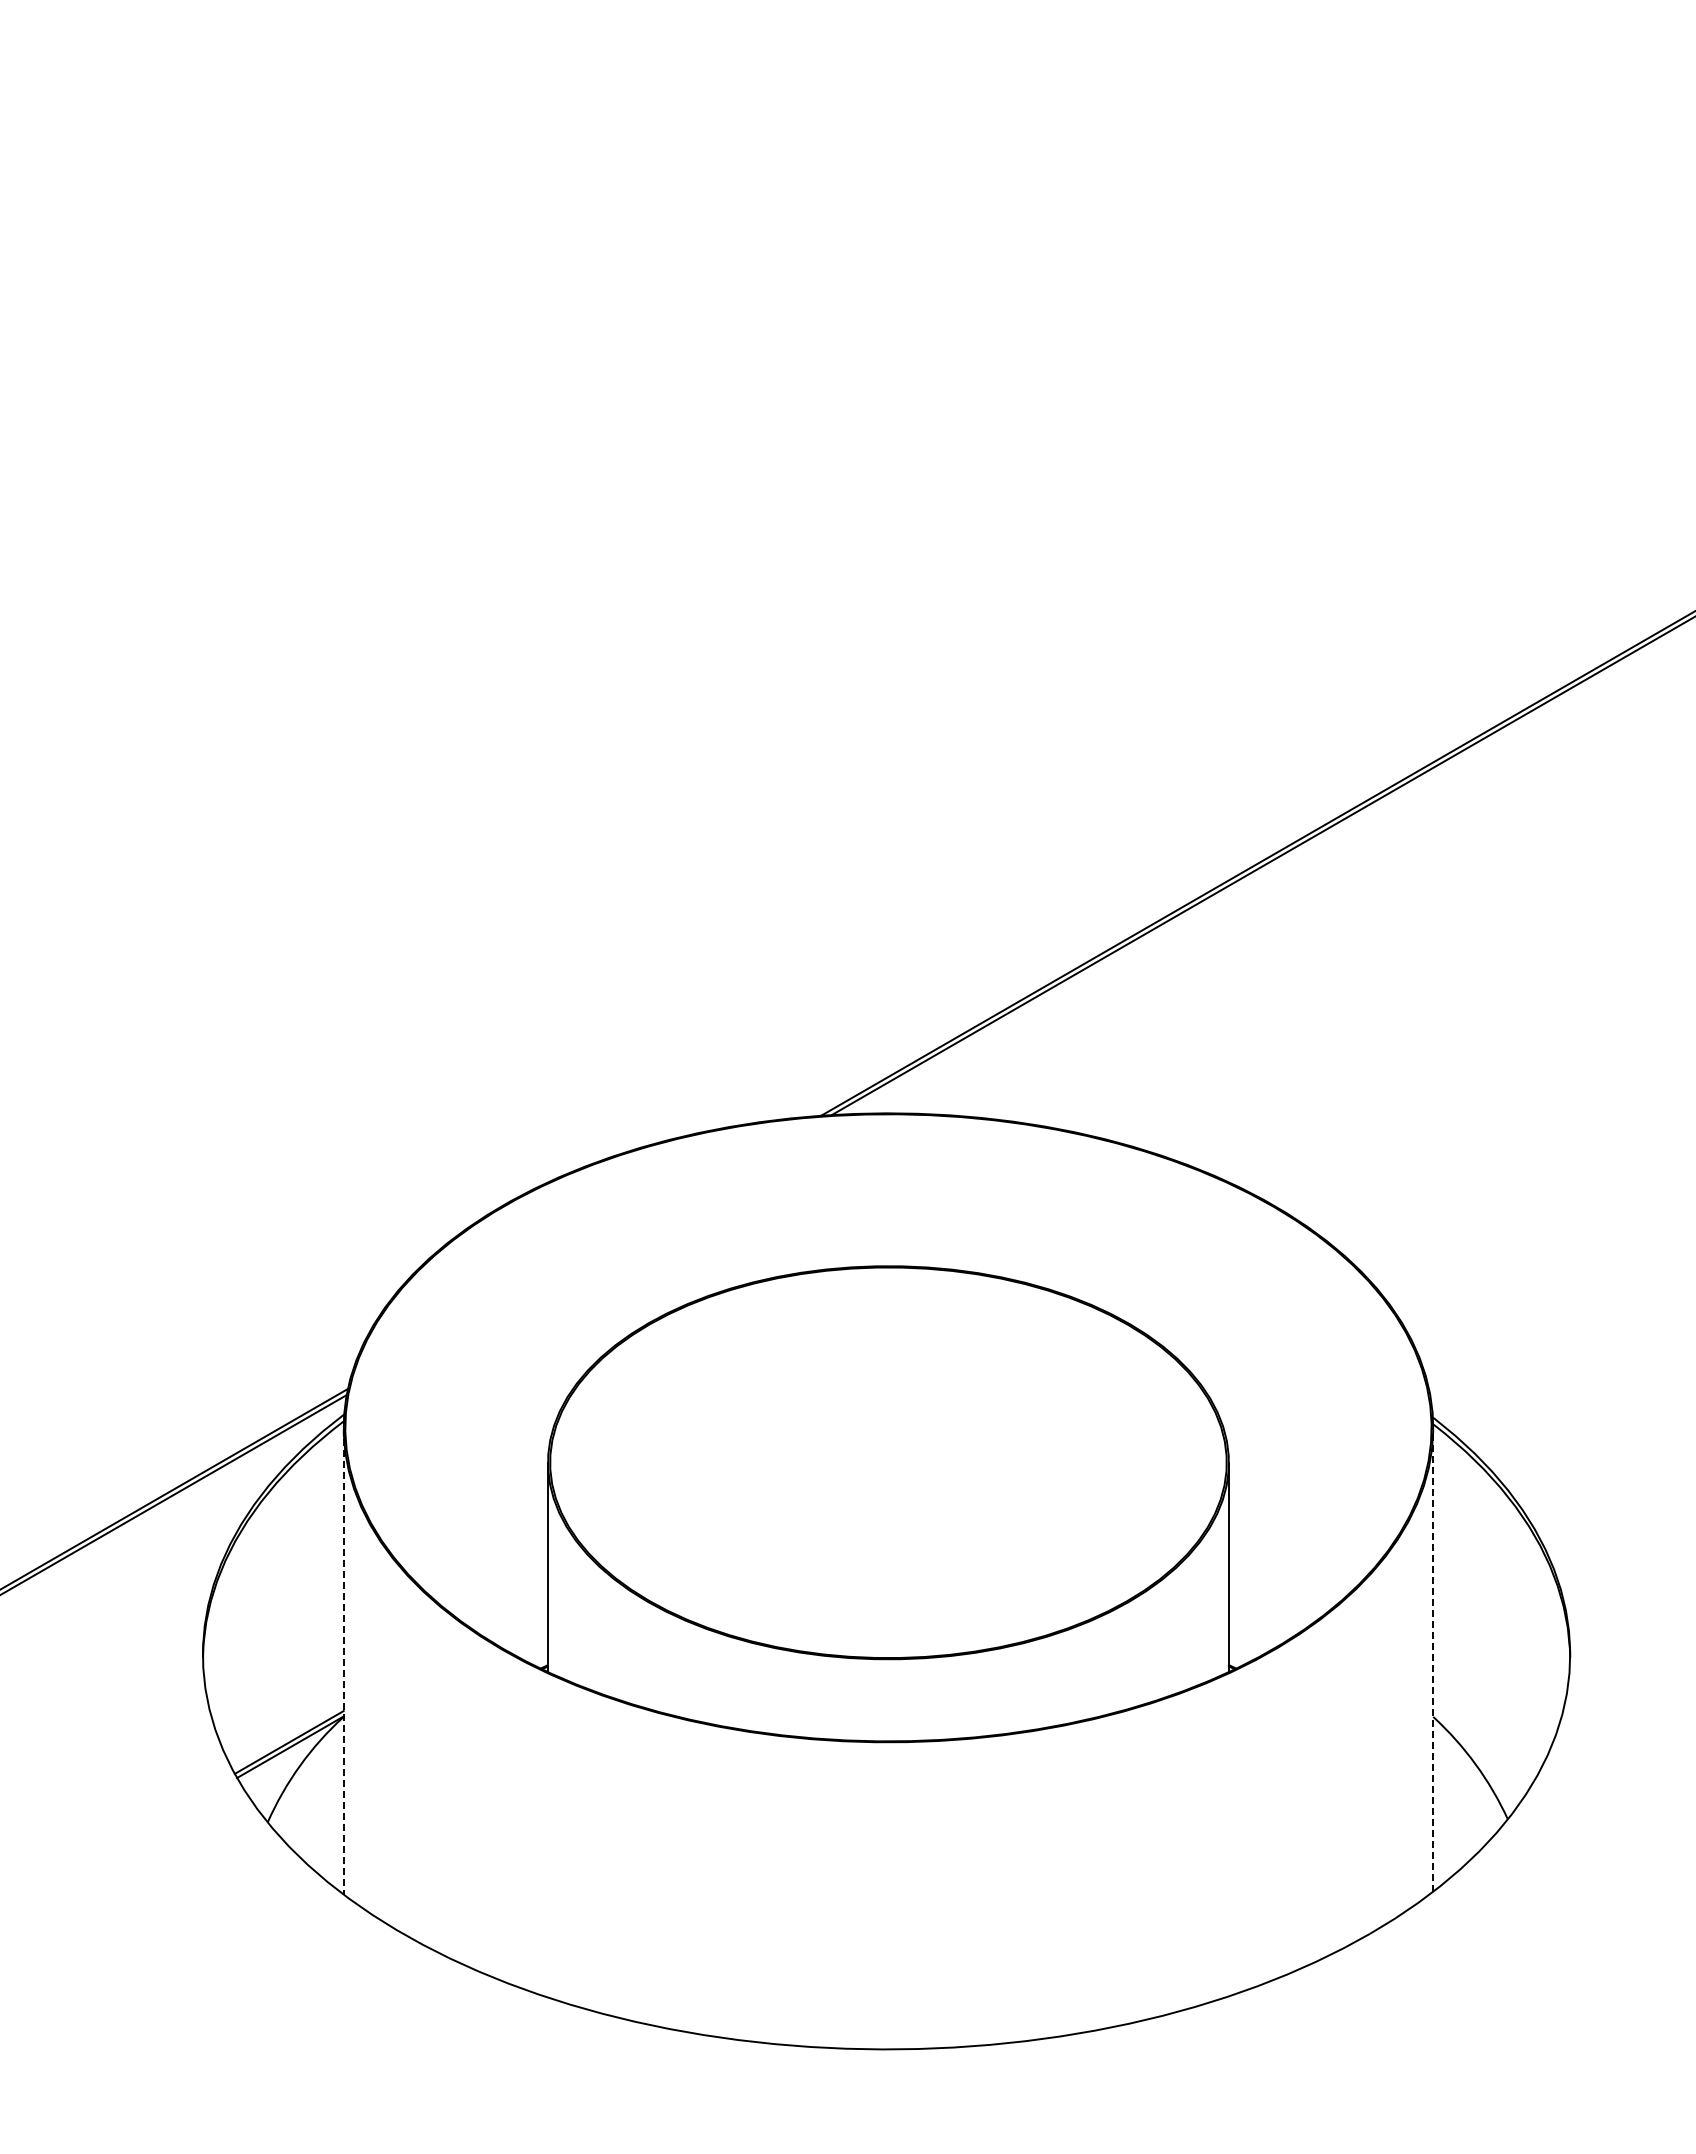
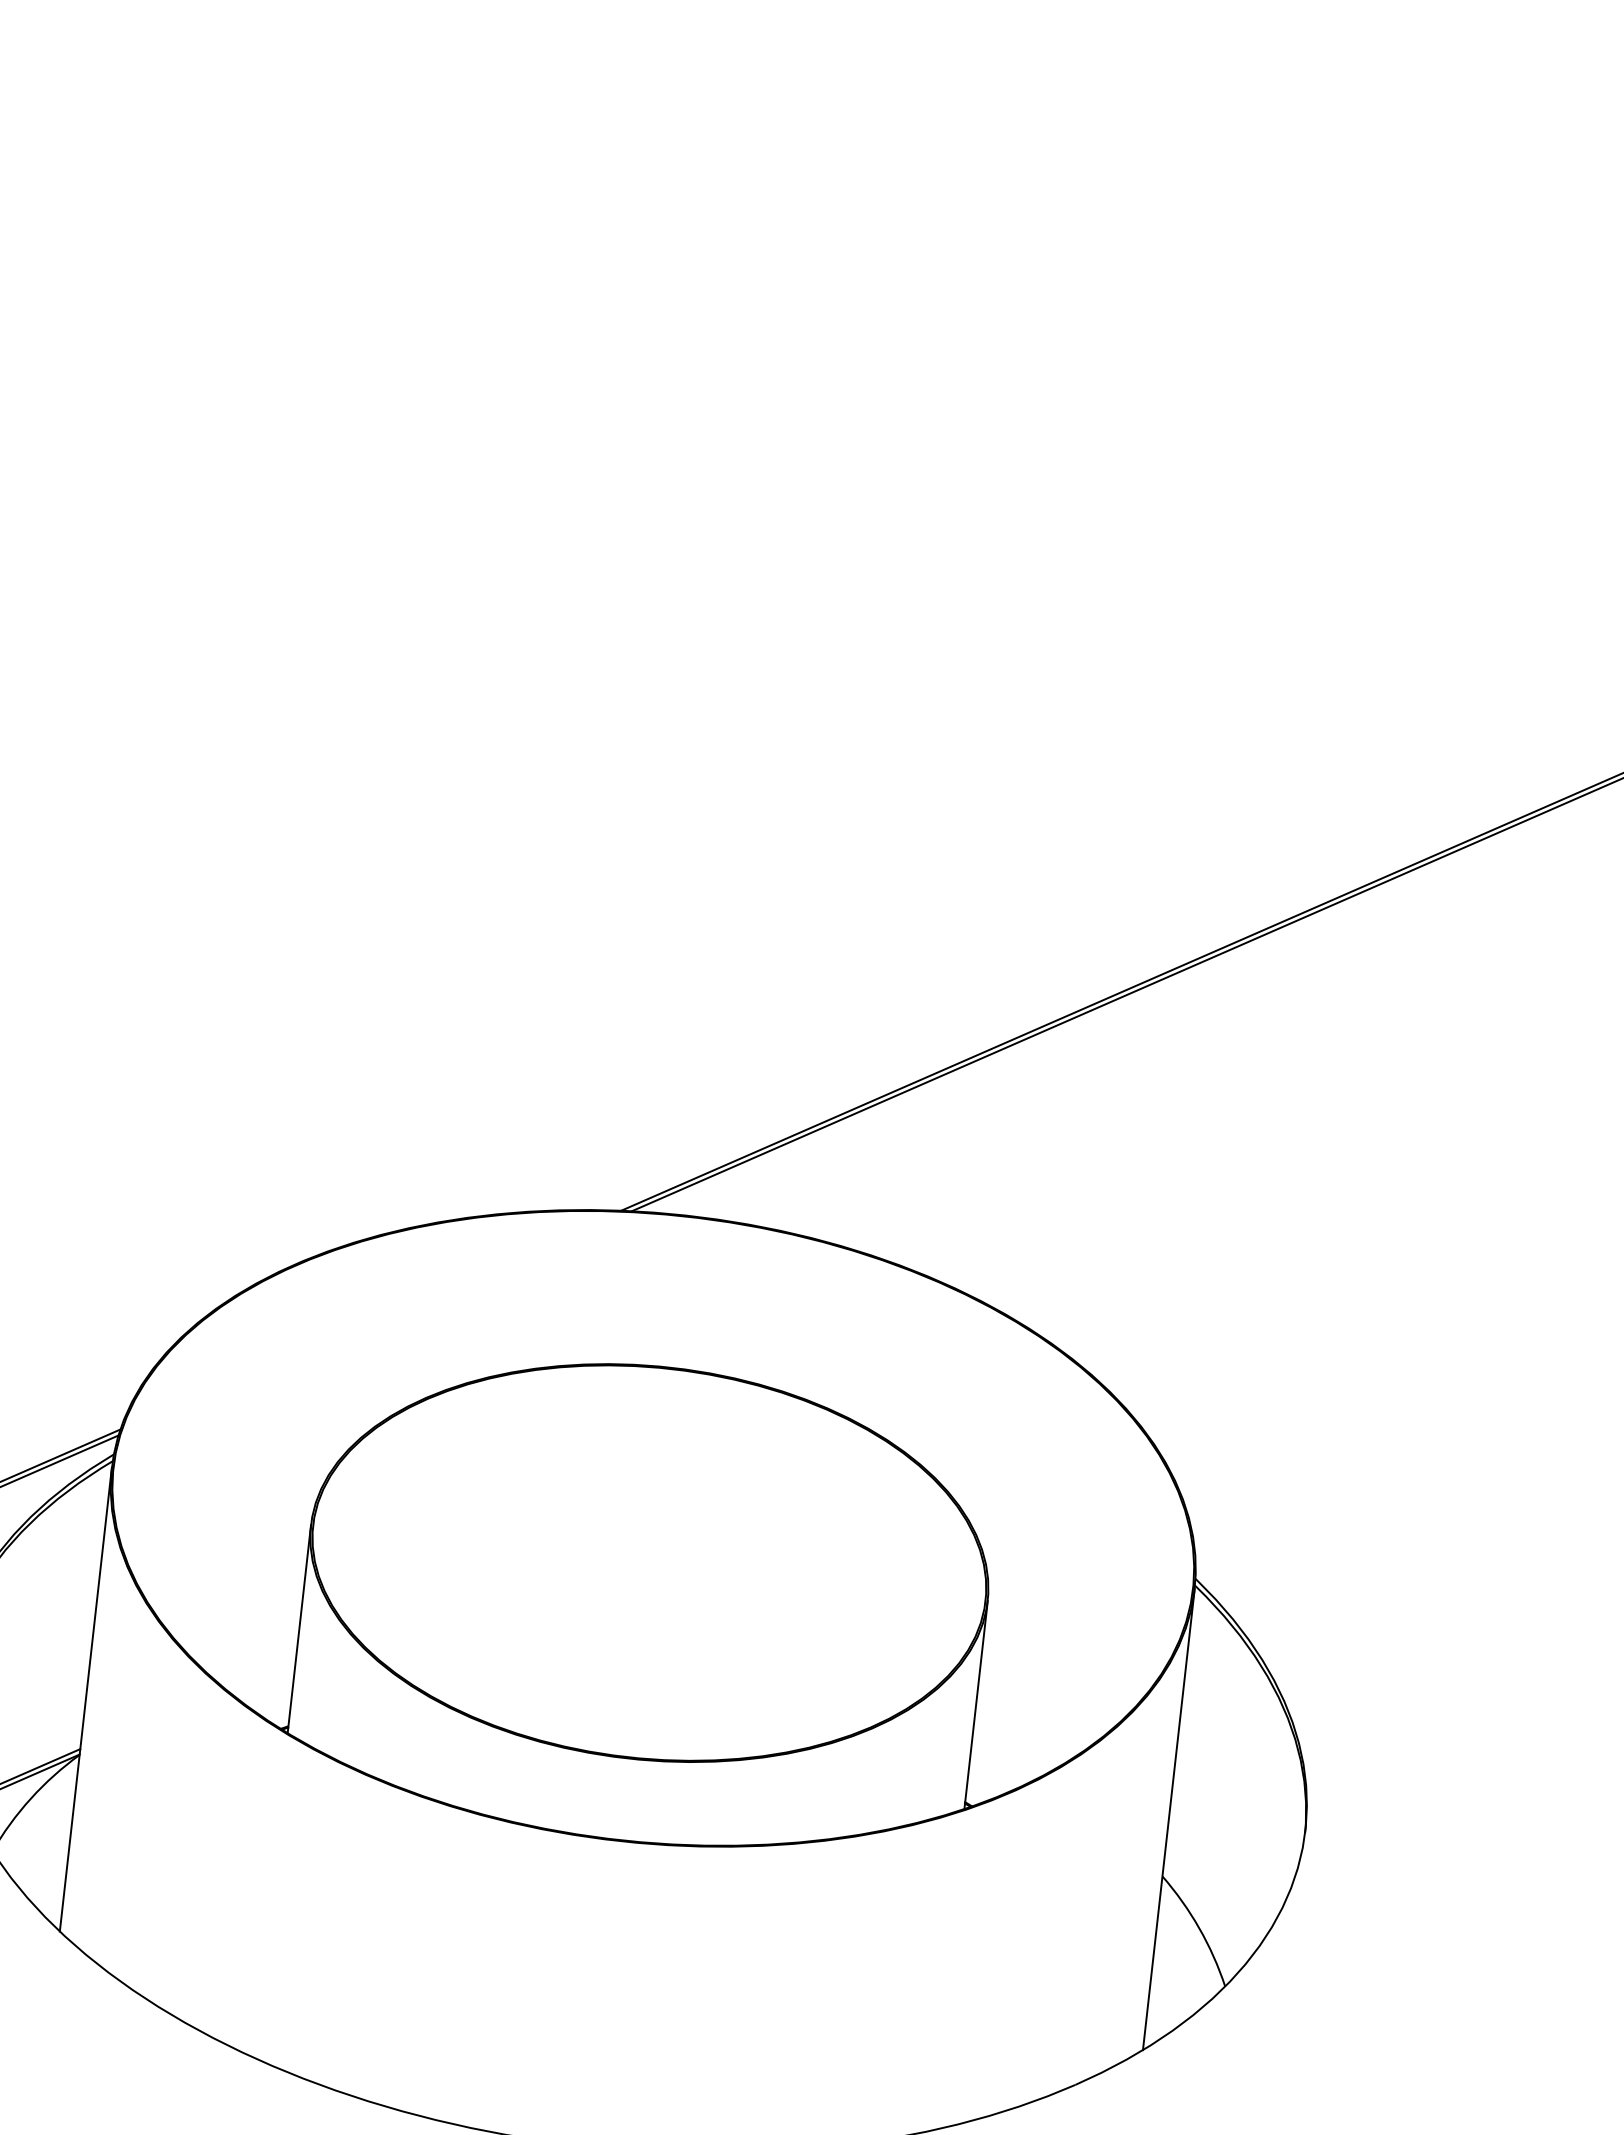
line: (1433, 1659) -> (1169, 1819), dashed -> solid
line: (343, 1661) -> (85, 1699), dashed -> solid

